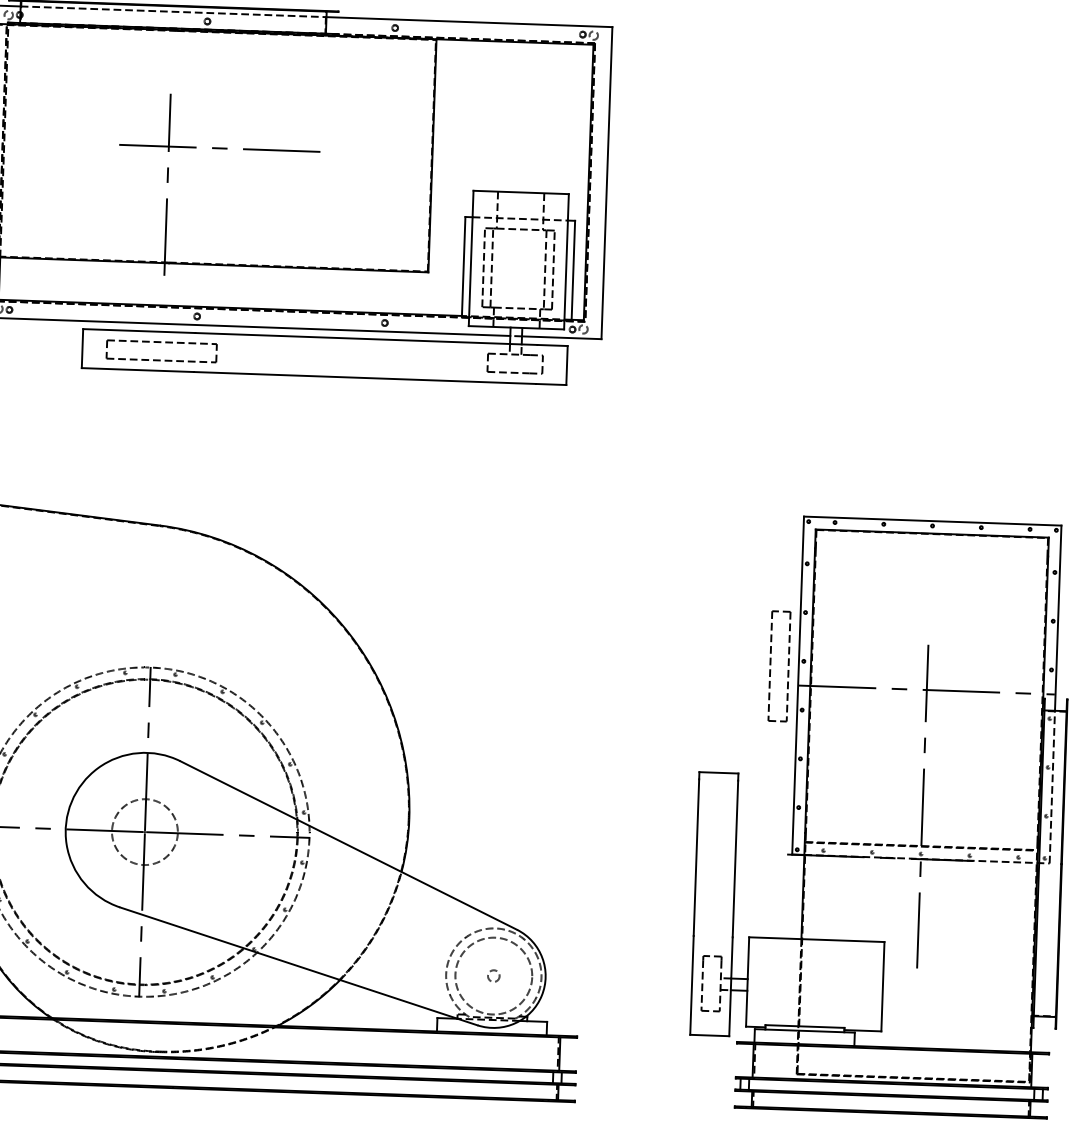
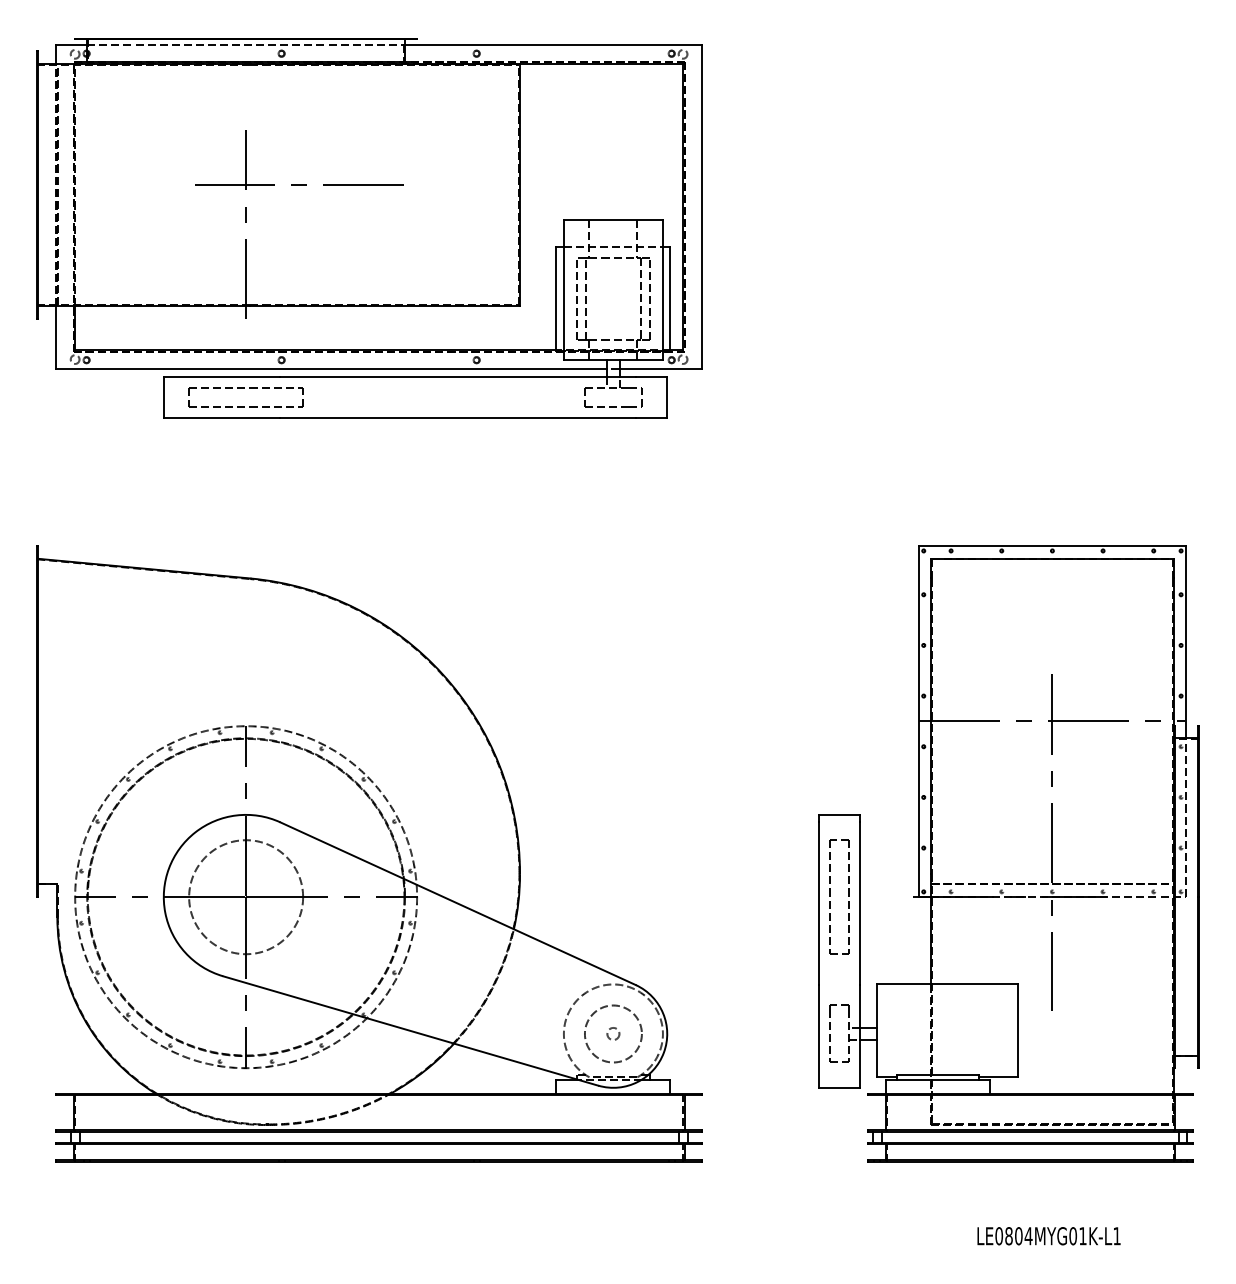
part: (770, 665) -> (830, 896), moved
circle: (145, 832) -> (246, 897), size x1.67
circle: (492, 975) -> (612, 1033), size x0.71

